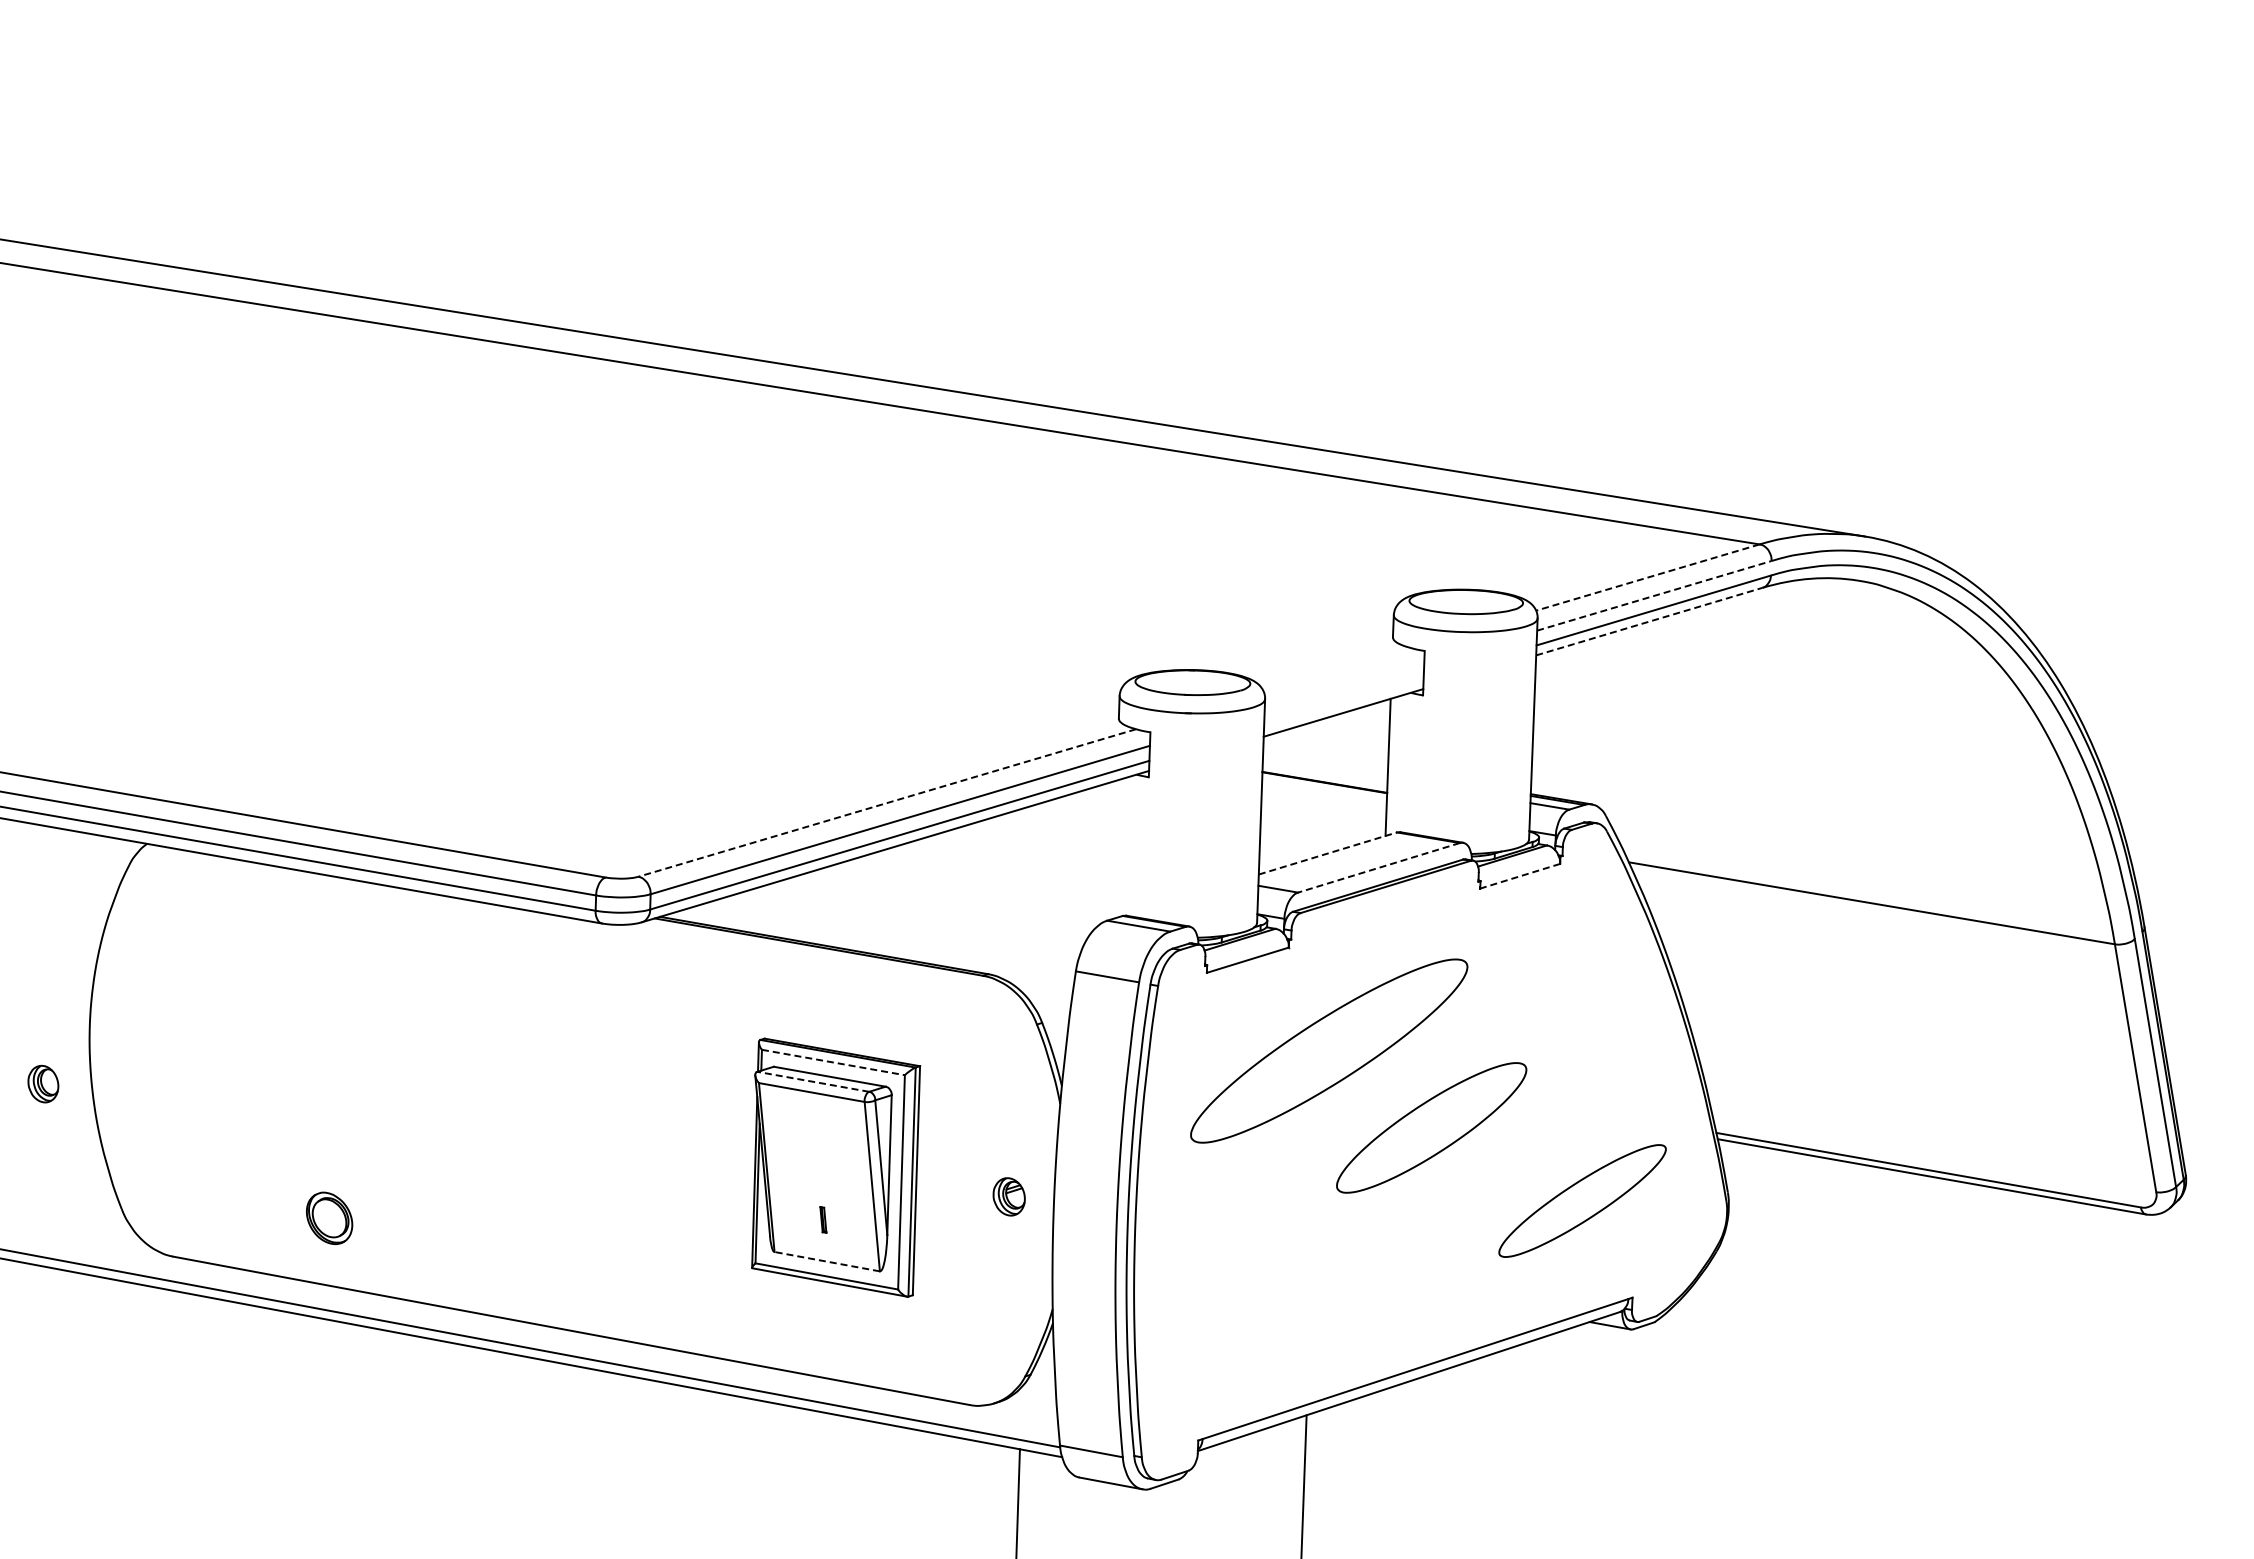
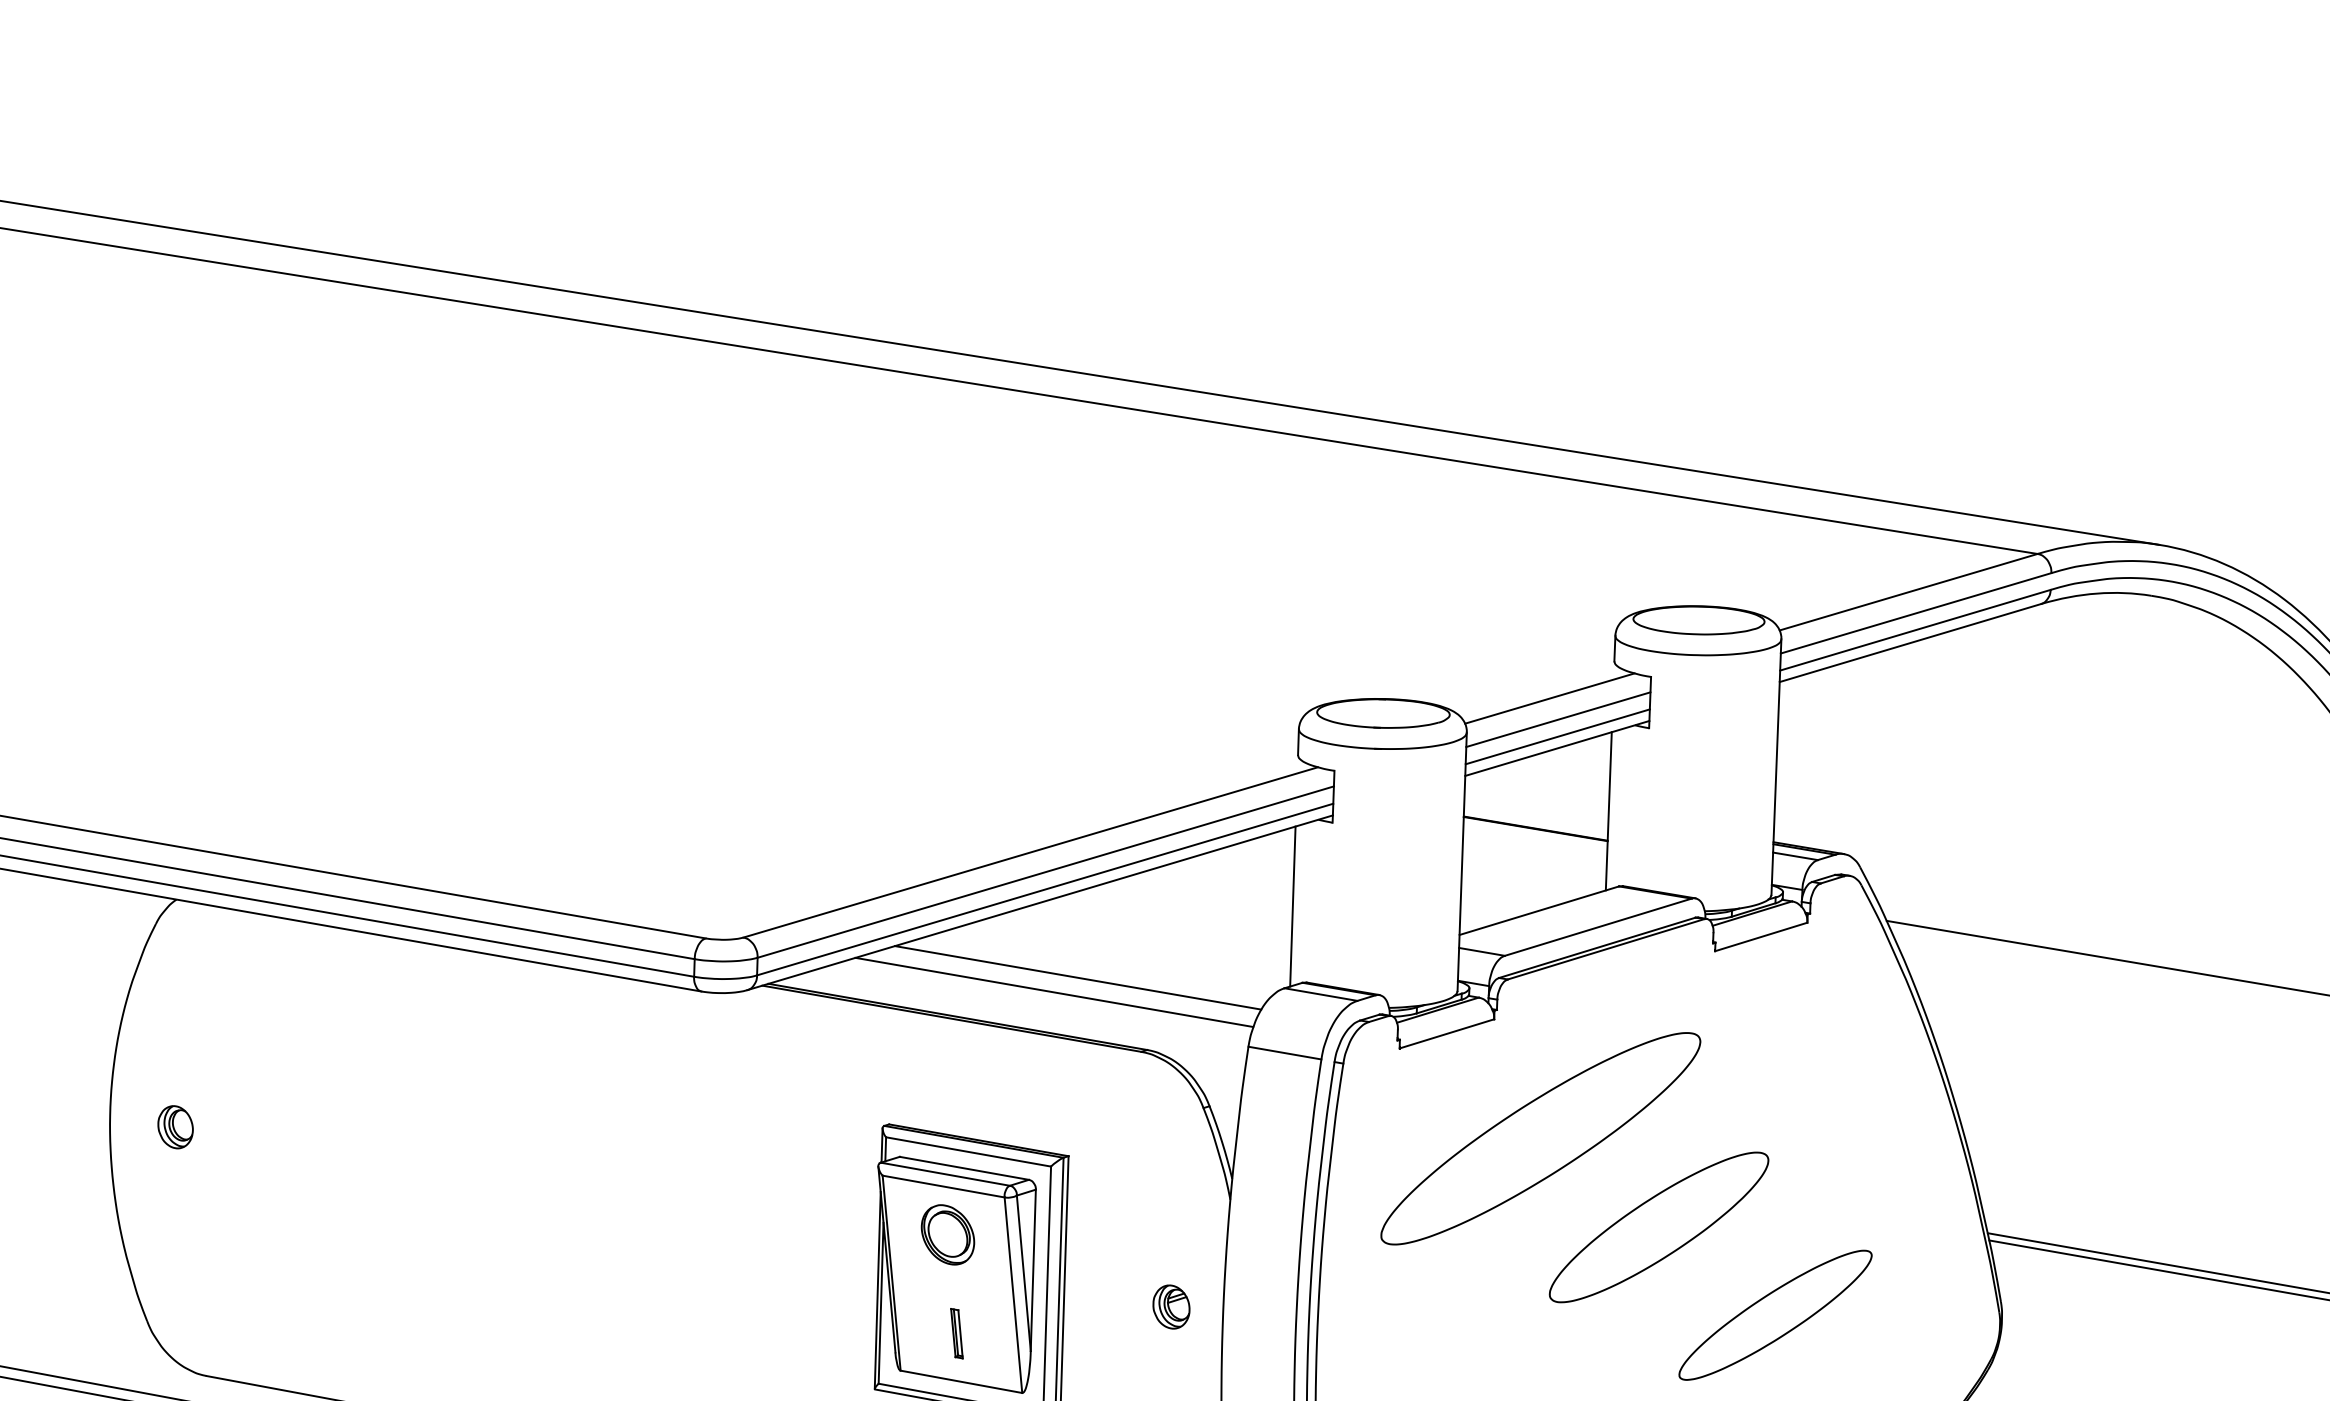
line: (1647, 577) -> (1908, 592), dashed -> solid
line: (1654, 595) -> (1916, 612), dashed -> solid
line: (1649, 621) -> (1910, 642), dashed -> solid
line: (1336, 669) -> (1549, 698), added
line: (1344, 687) -> (1558, 719), added
line: (1343, 702) -> (1557, 736), added
line: (887, 803) -> (1030, 852), dashed -> solid
line: (1114, 849) -> (1293, 906), added
line: (1328, 853) -> (1539, 910), dashed -> solid
line: (1379, 867) -> (1598, 926), dashed -> solid
line: (1520, 876) -> (1761, 937), dashed -> solid
line: (928, 911) -> (1078, 977), added
line: (907, 924) -> (1054, 992), added
line: (833, 1062) -> (968, 1151), dashed -> solid
line: (813, 1081) -> (945, 1173), dashed -> solid
part: (43, 1083) -> (175, 1126), moved
part: (1582, 1200) -> (1775, 1314), moved
part: (329, 1217) -> (947, 1233), moved
part: (823, 1219) -> (957, 1333), size x1.67
line: (827, 1261) -> (961, 1381), dashed -> solid

